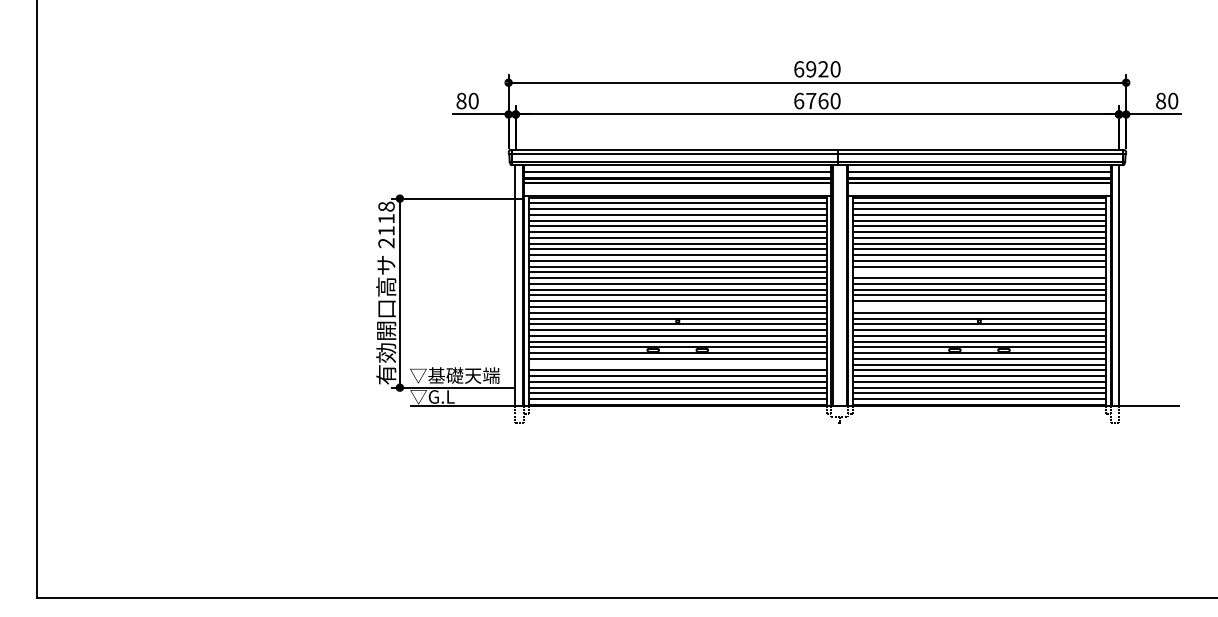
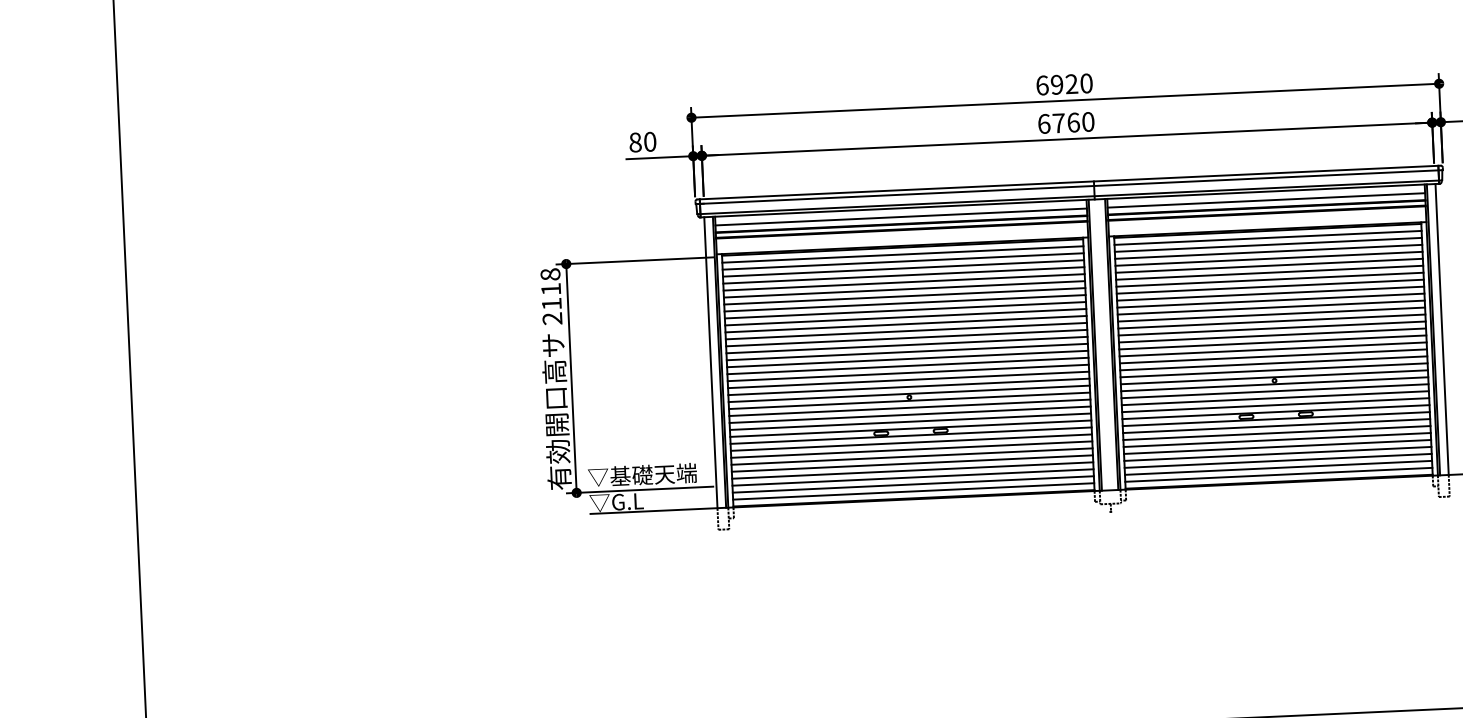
line: (979, 272) -> (1271, 321), added
line: (979, 306) -> (1273, 362), added
line: (677, 364) -> (911, 449), added

